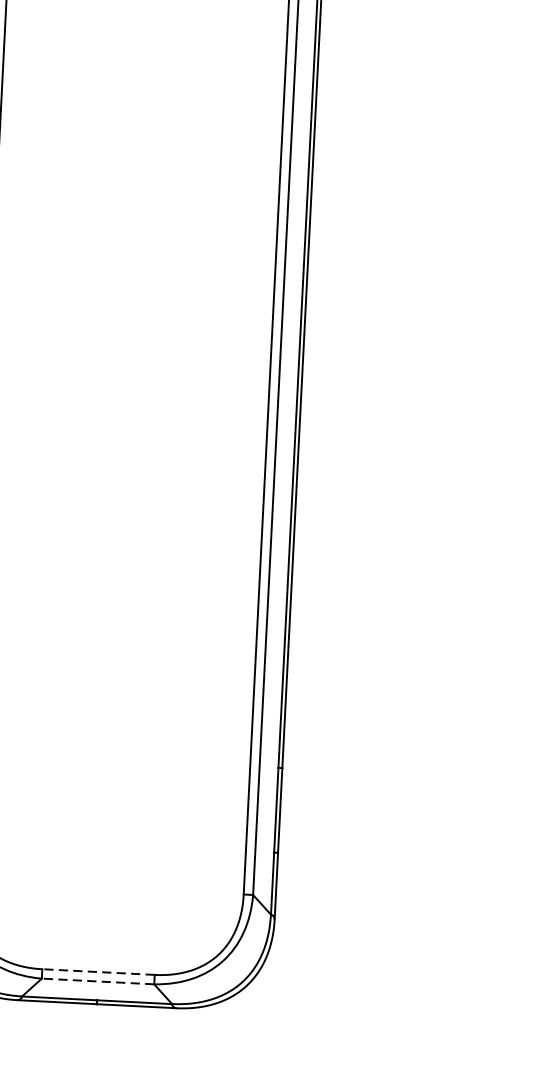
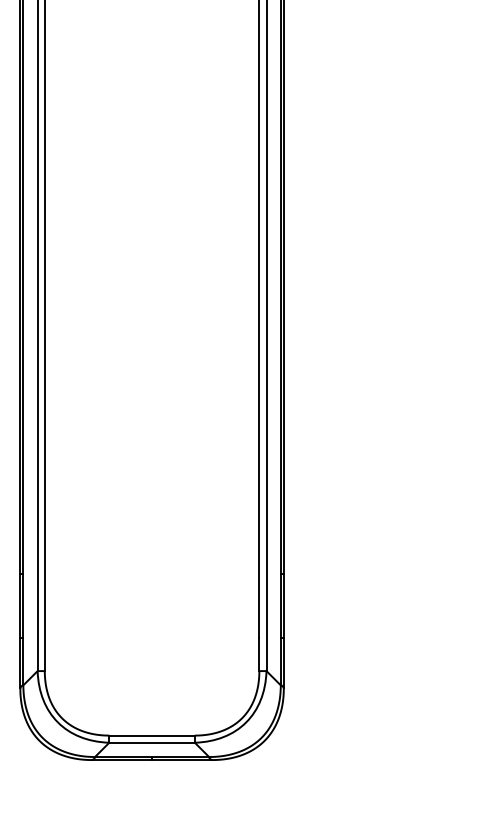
line: (99, 971) -> (152, 735), dashed -> solid
line: (98, 981) -> (152, 742), dashed -> solid

